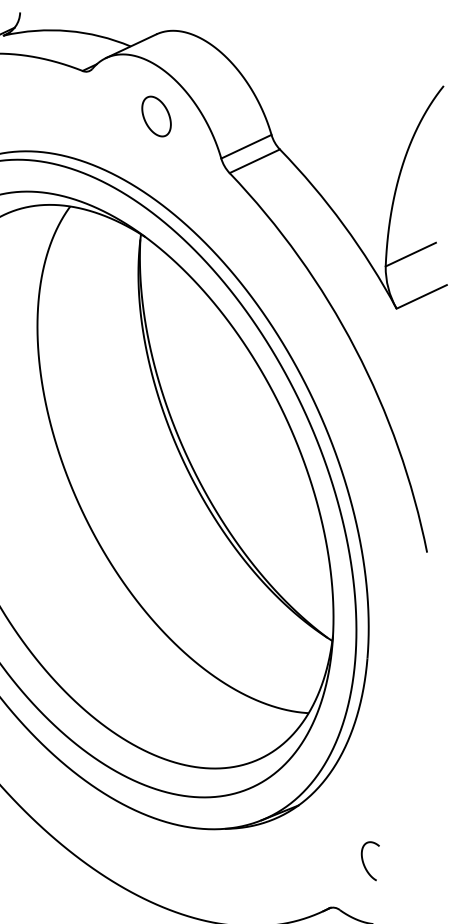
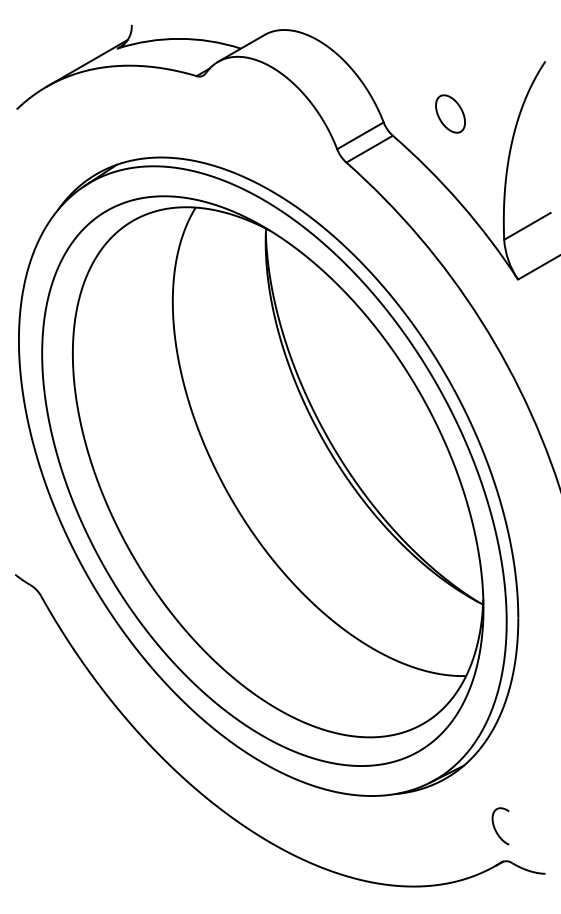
part: (156, 116) -> (450, 113), moved
curve: (364, 863) -> (496, 829), moved

